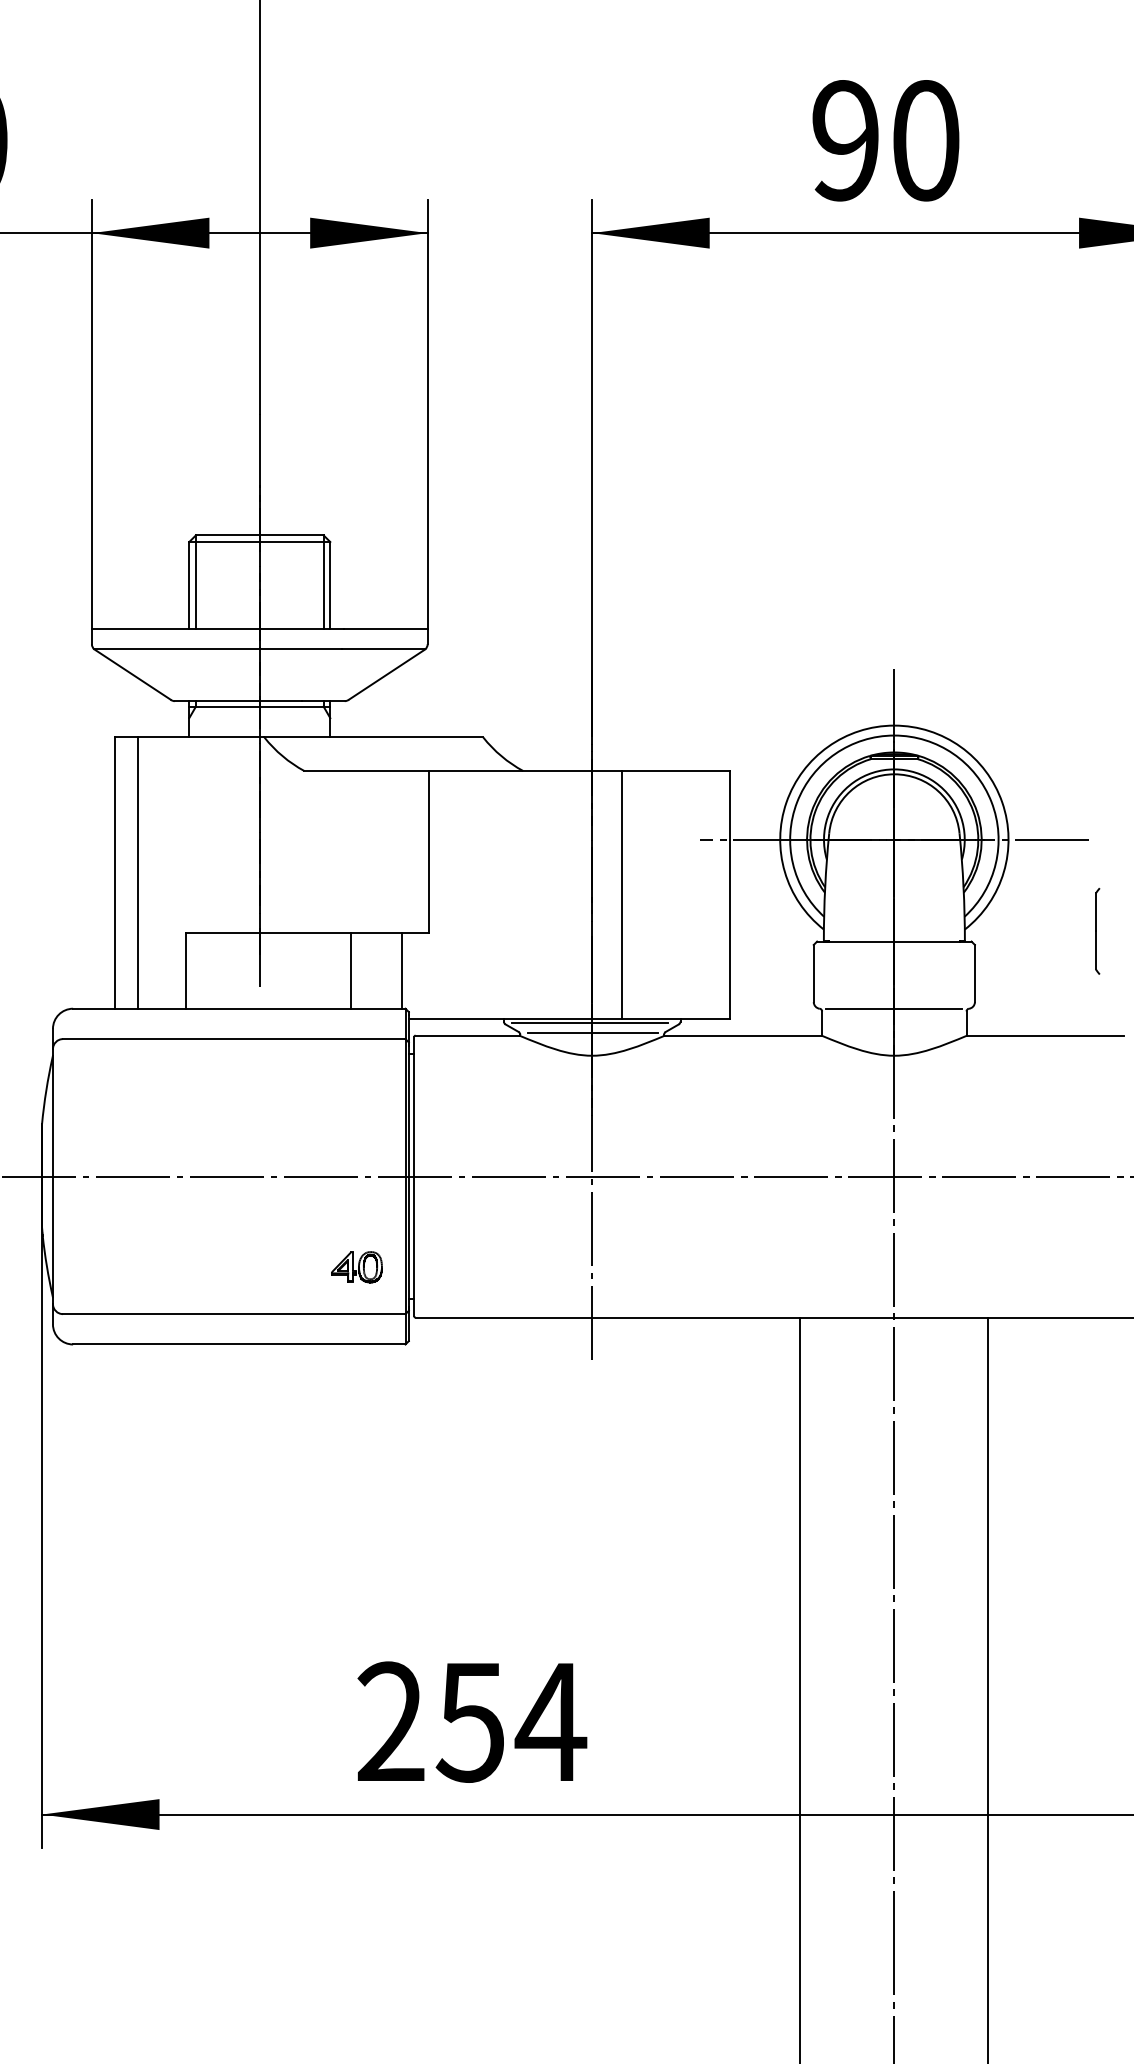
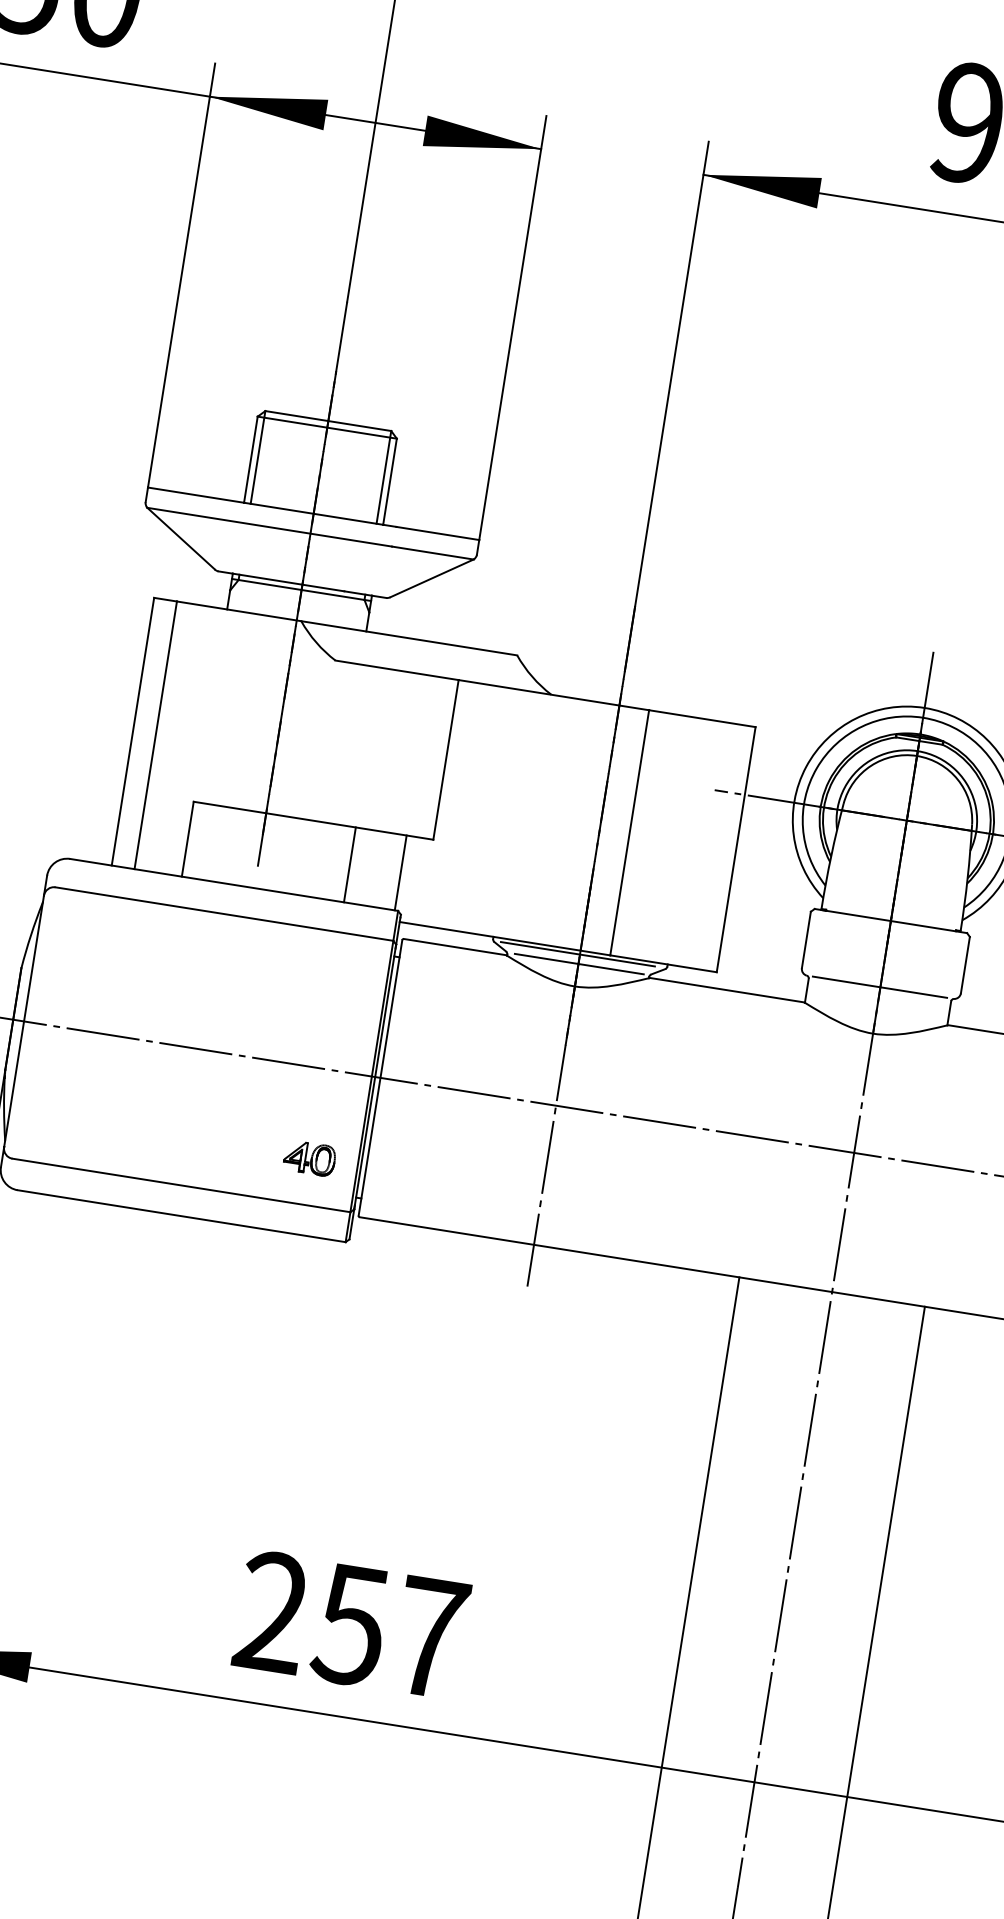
text: (550, 1721) -> (429, 1636), 254 -> 257

